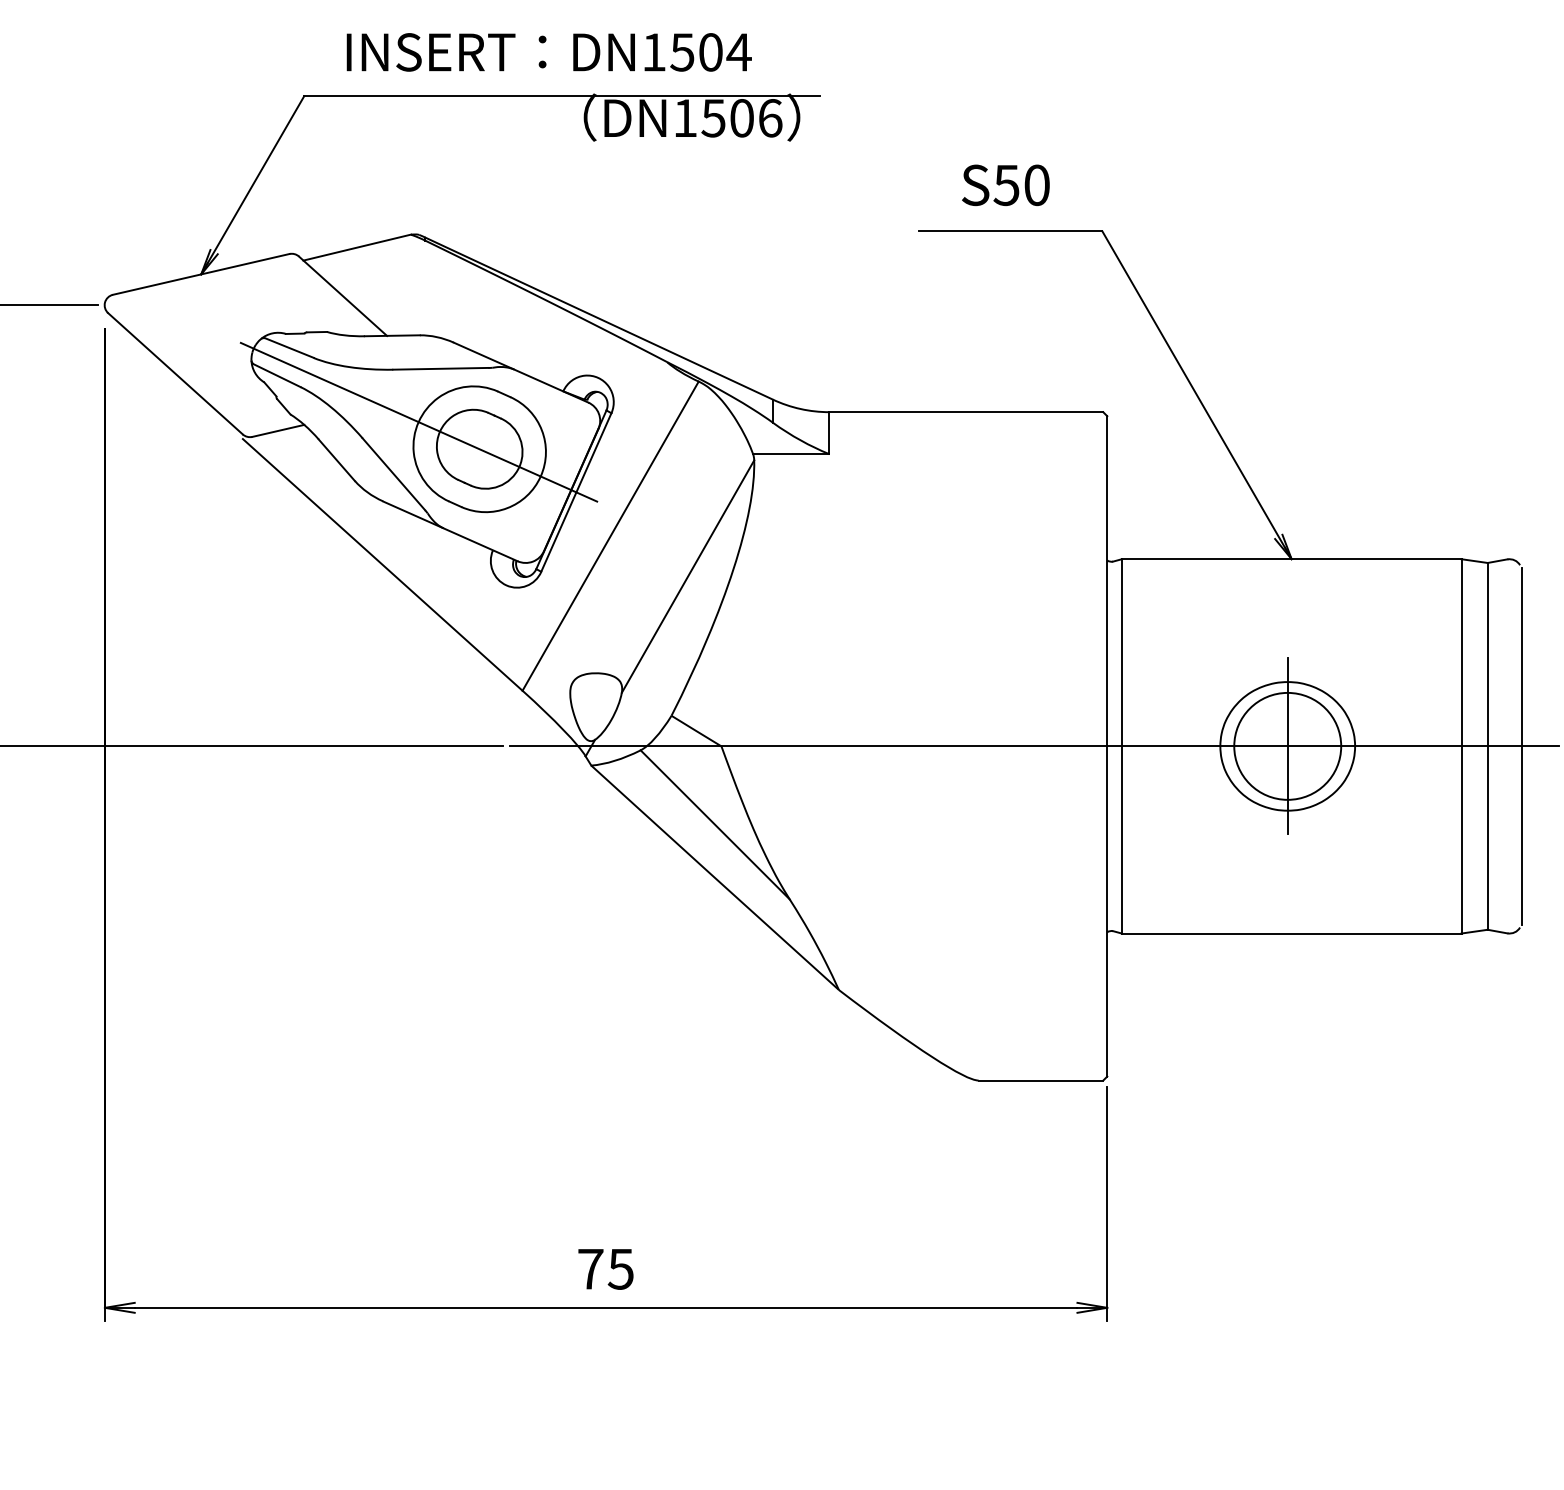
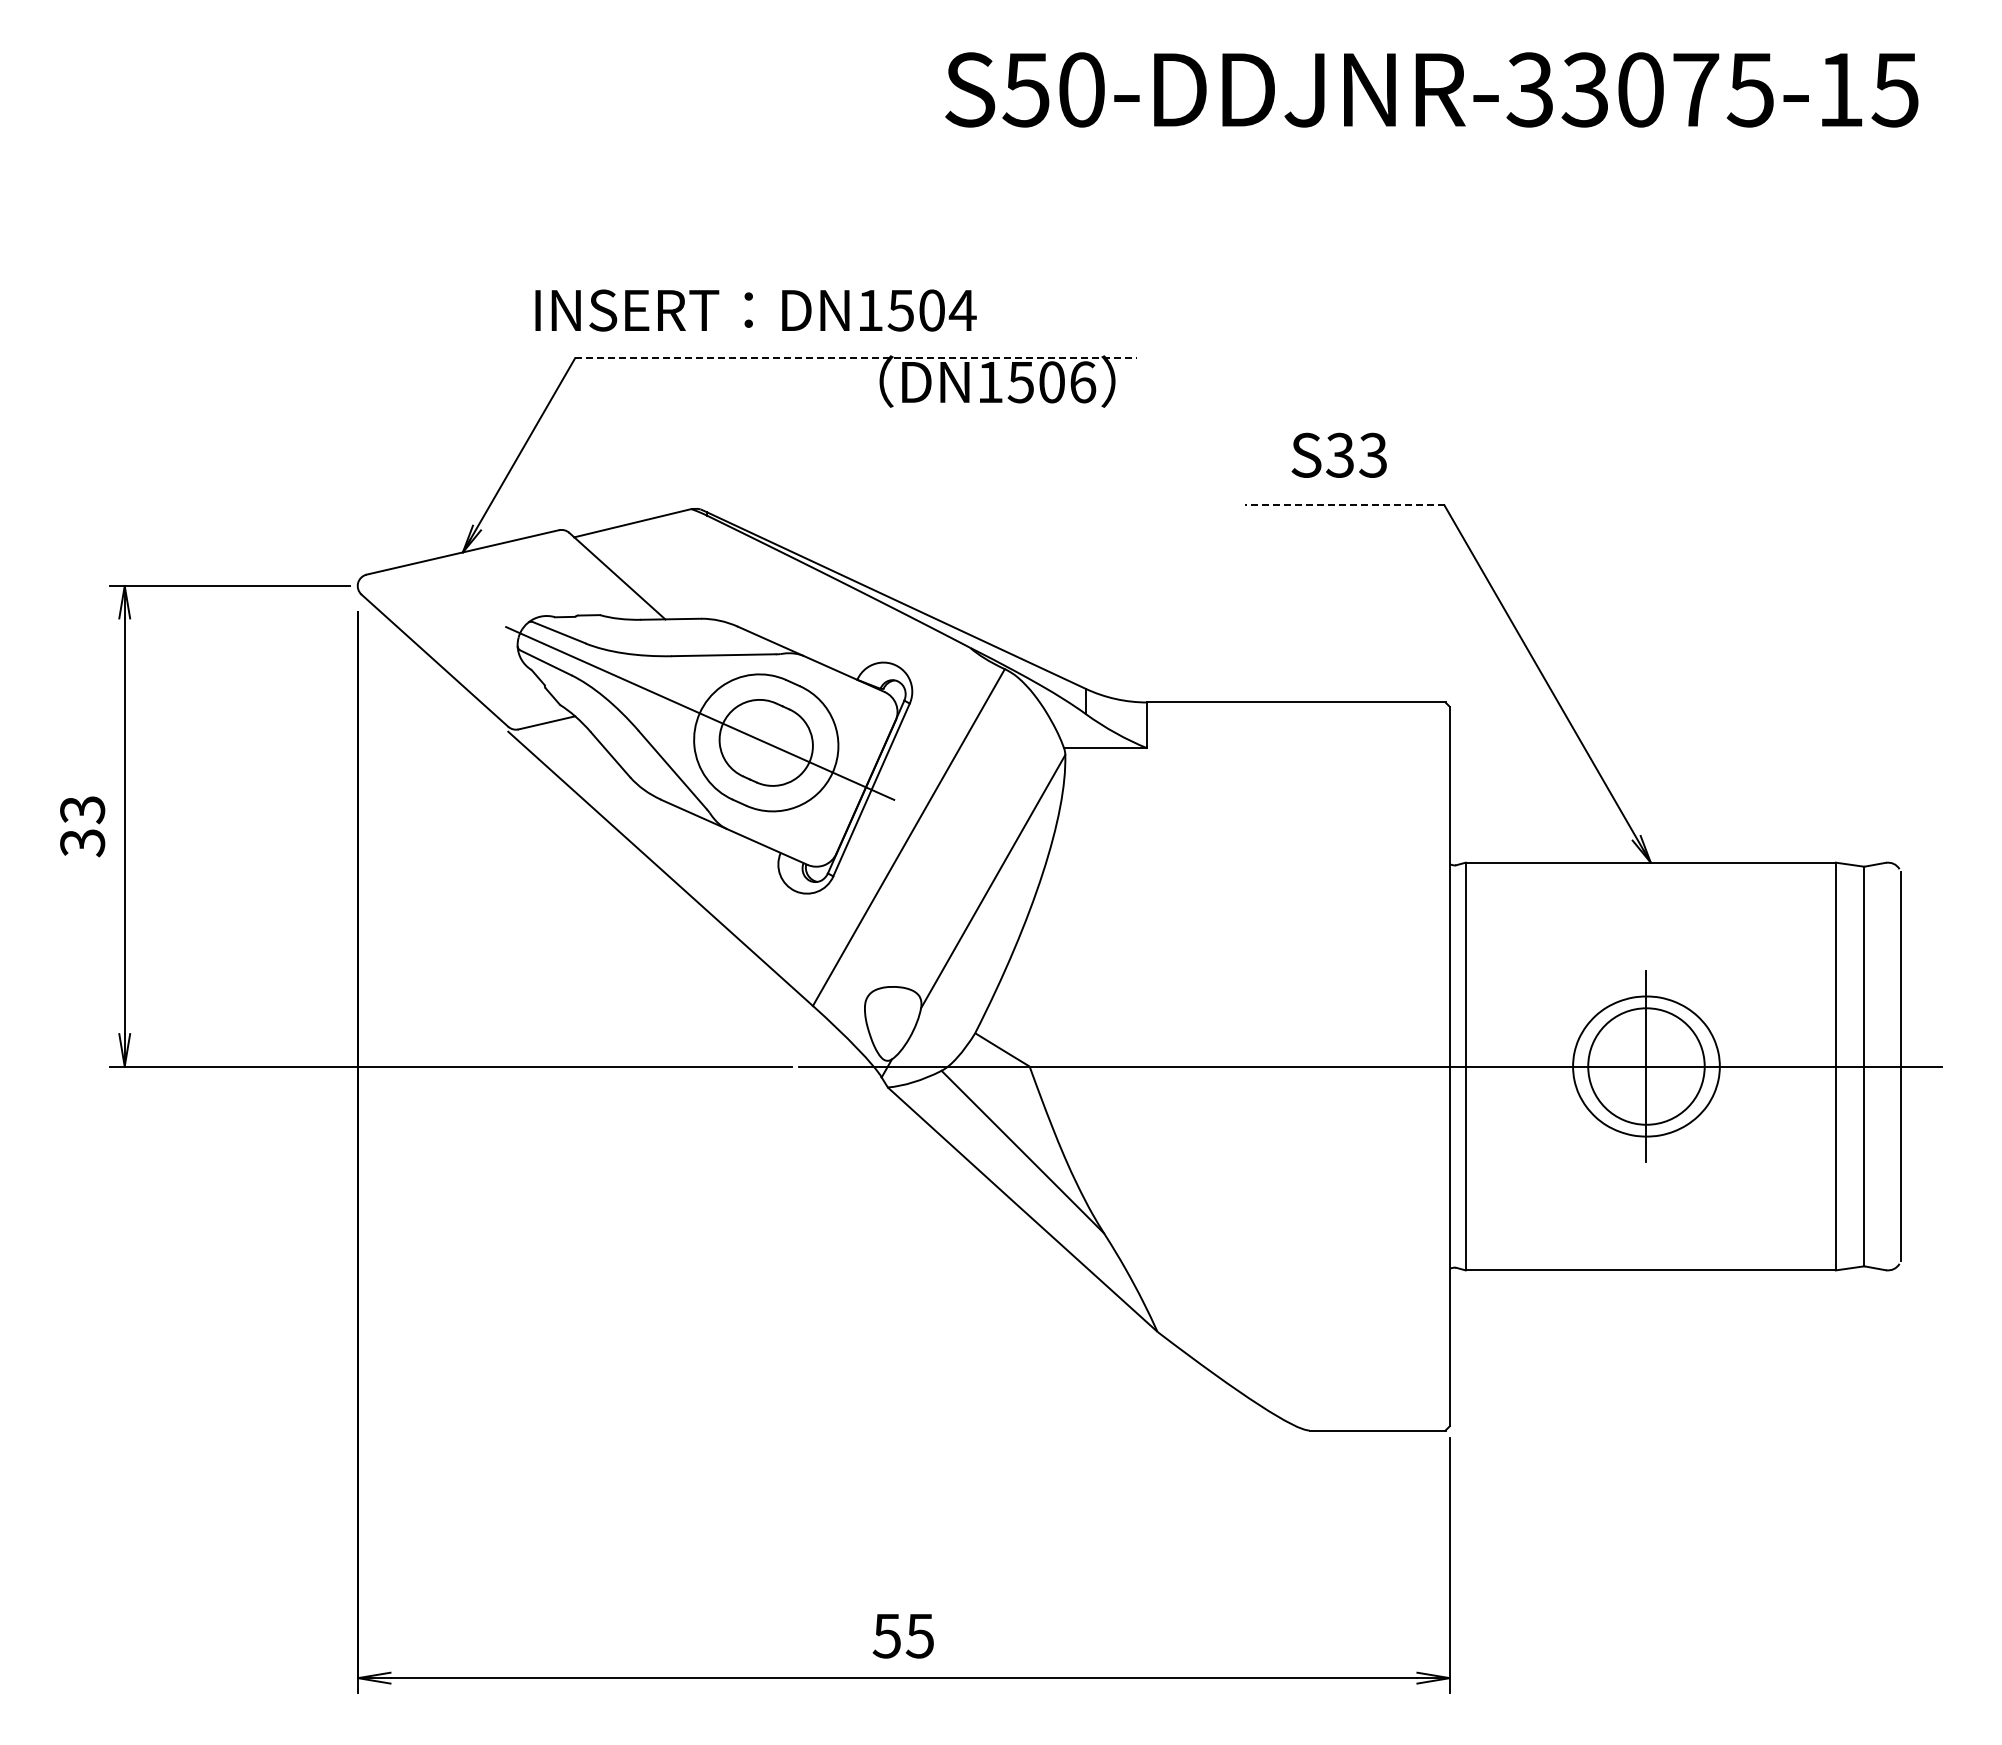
text: (548, 52) -> (755, 310), moved
line: (561, 96) -> (855, 358), solid -> dashed
text: (1021, 184) -> (1356, 454), S50 -> S33
line: (1010, 231) -> (1344, 505), solid -> dashed
text: (590, 1269) -> (886, 1636), 75 -> 55

